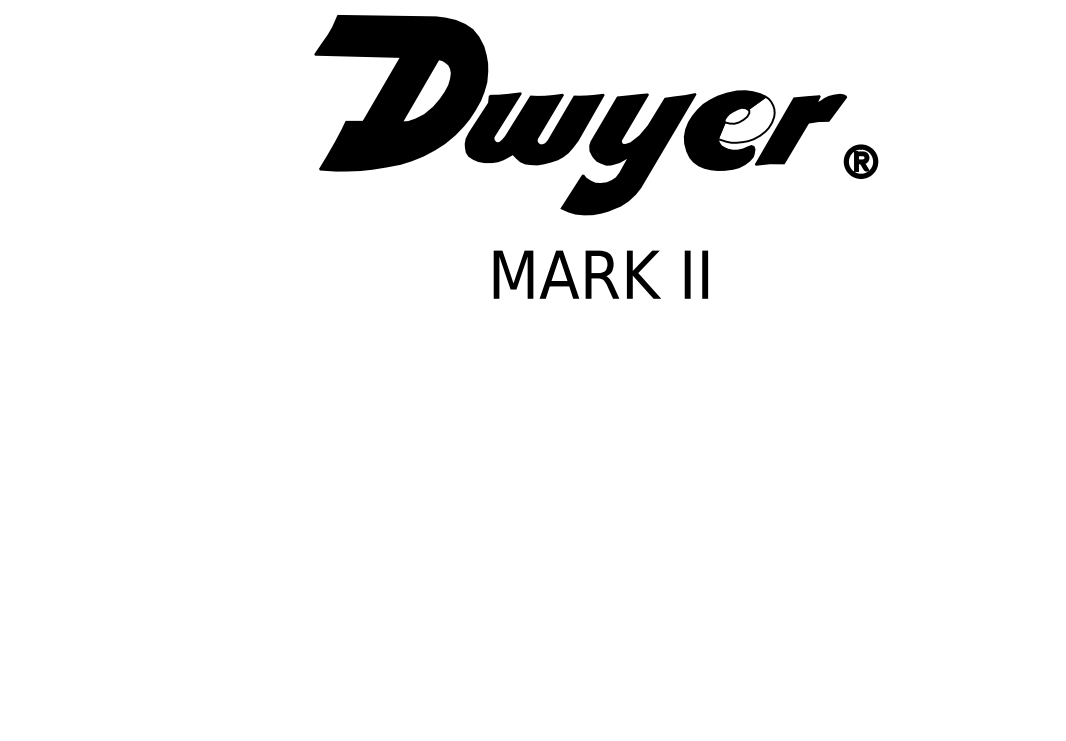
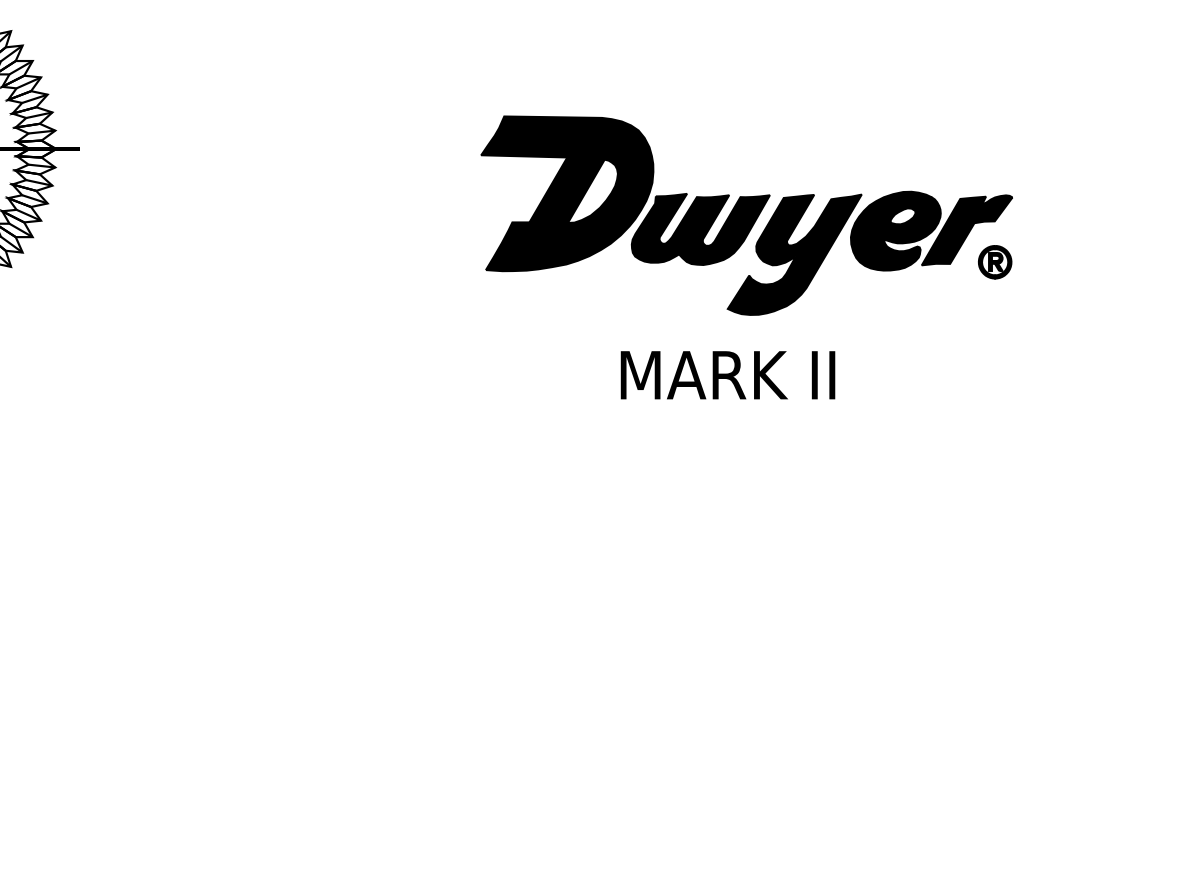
fill: (746, 119) -> (912, 220), added
part: (861, 161) -> (995, 262), moved
text: (600, 274) -> (727, 375), moved

